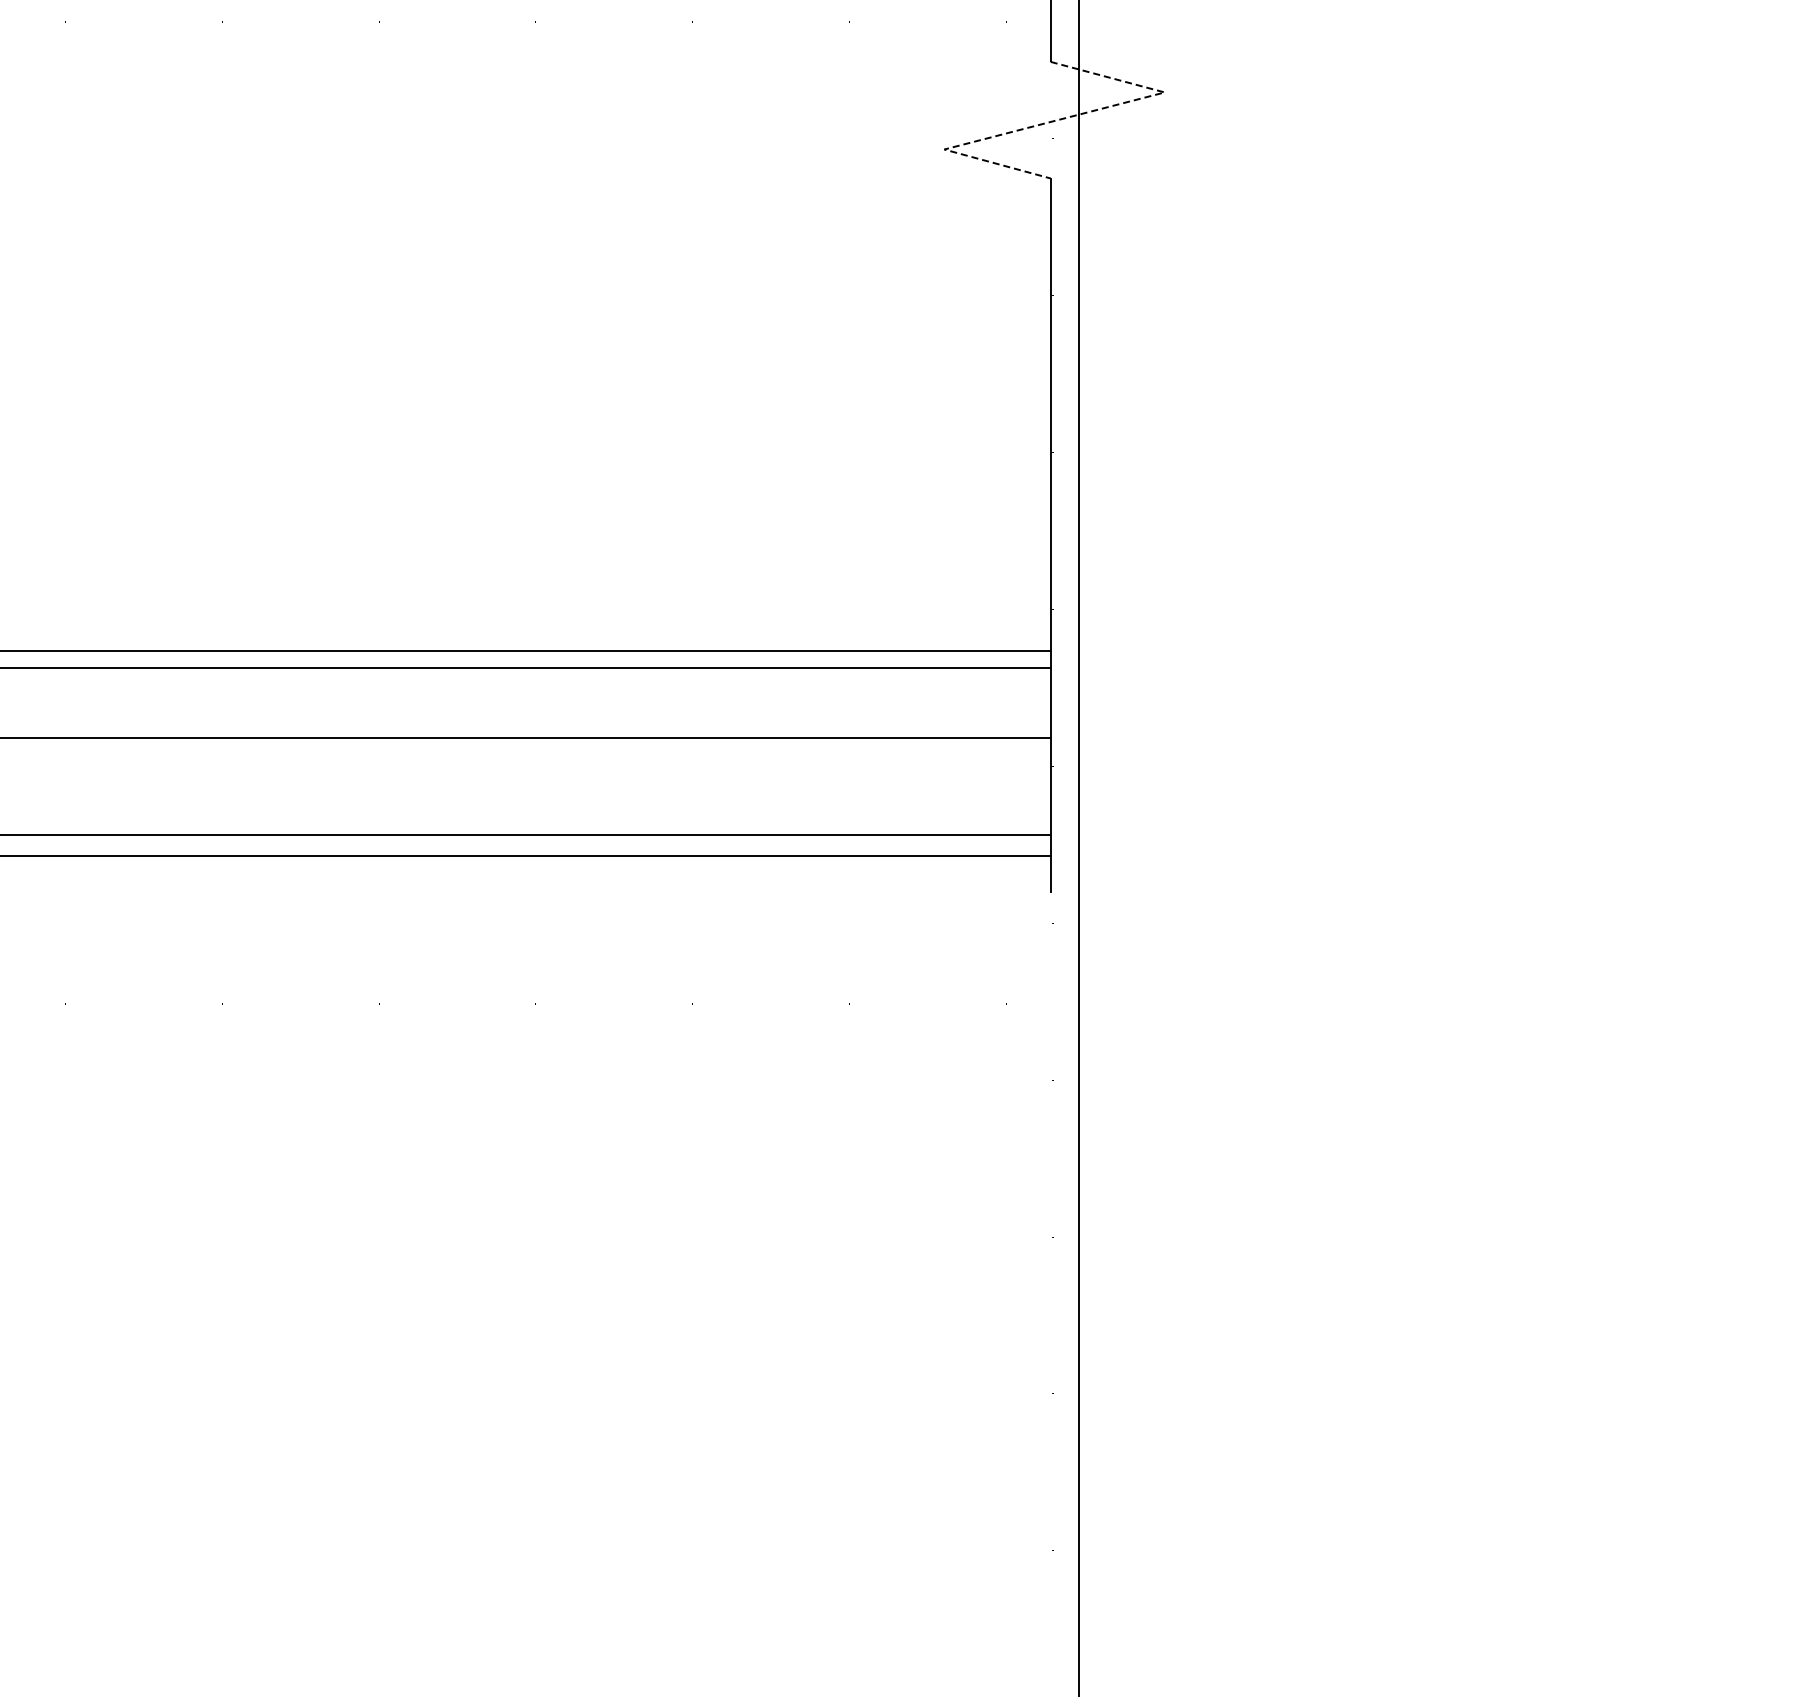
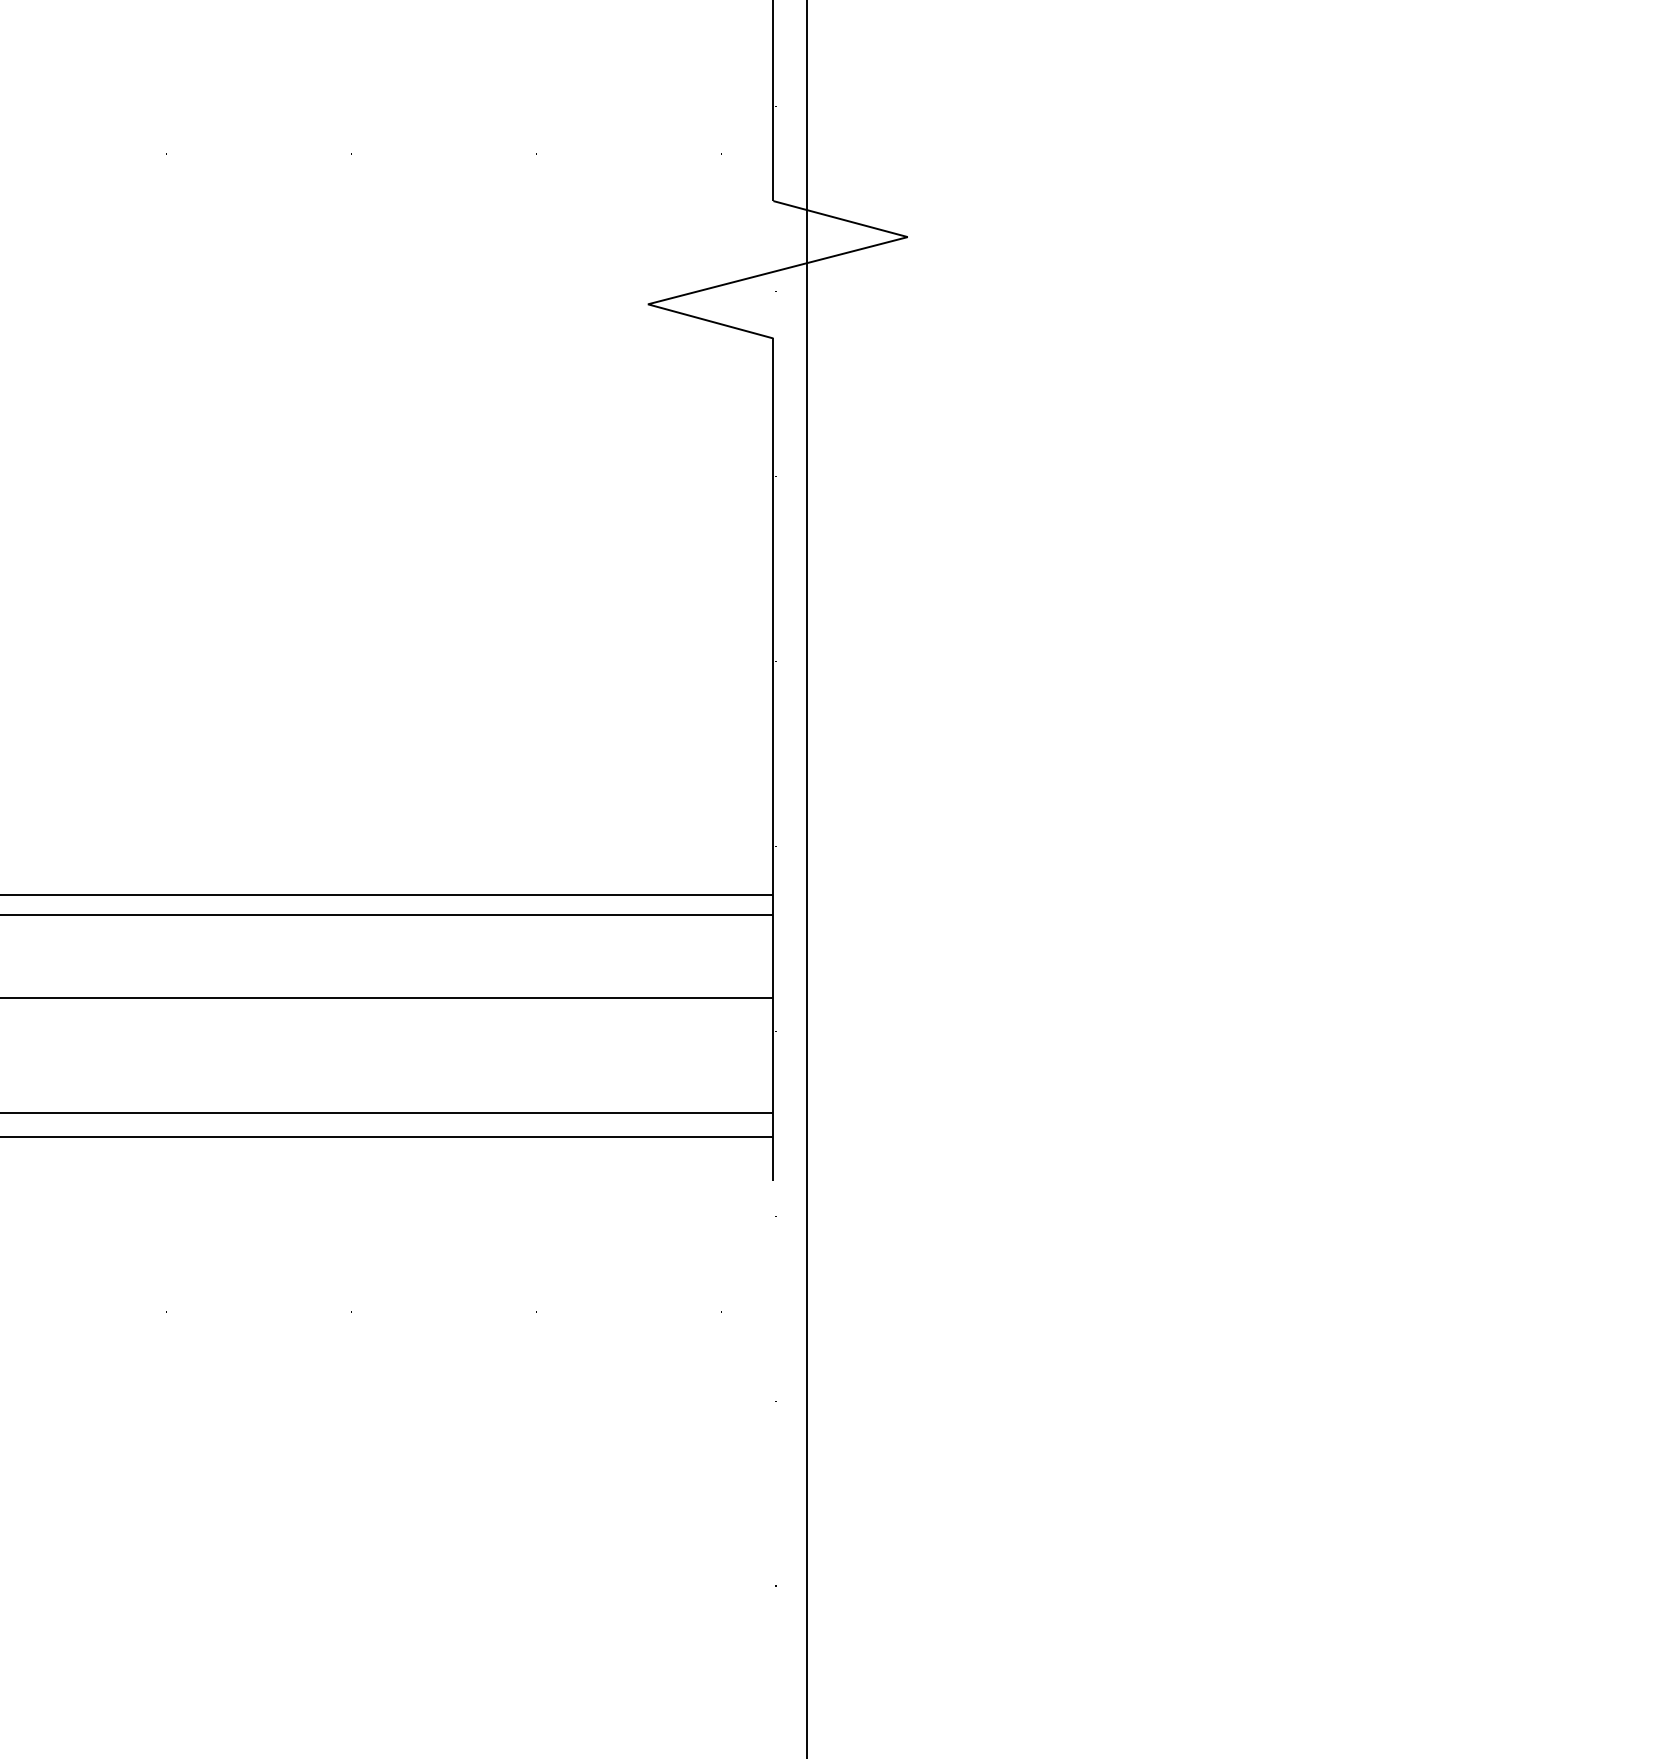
line: (1058, 119) -> (782, 268), dashed -> solid

